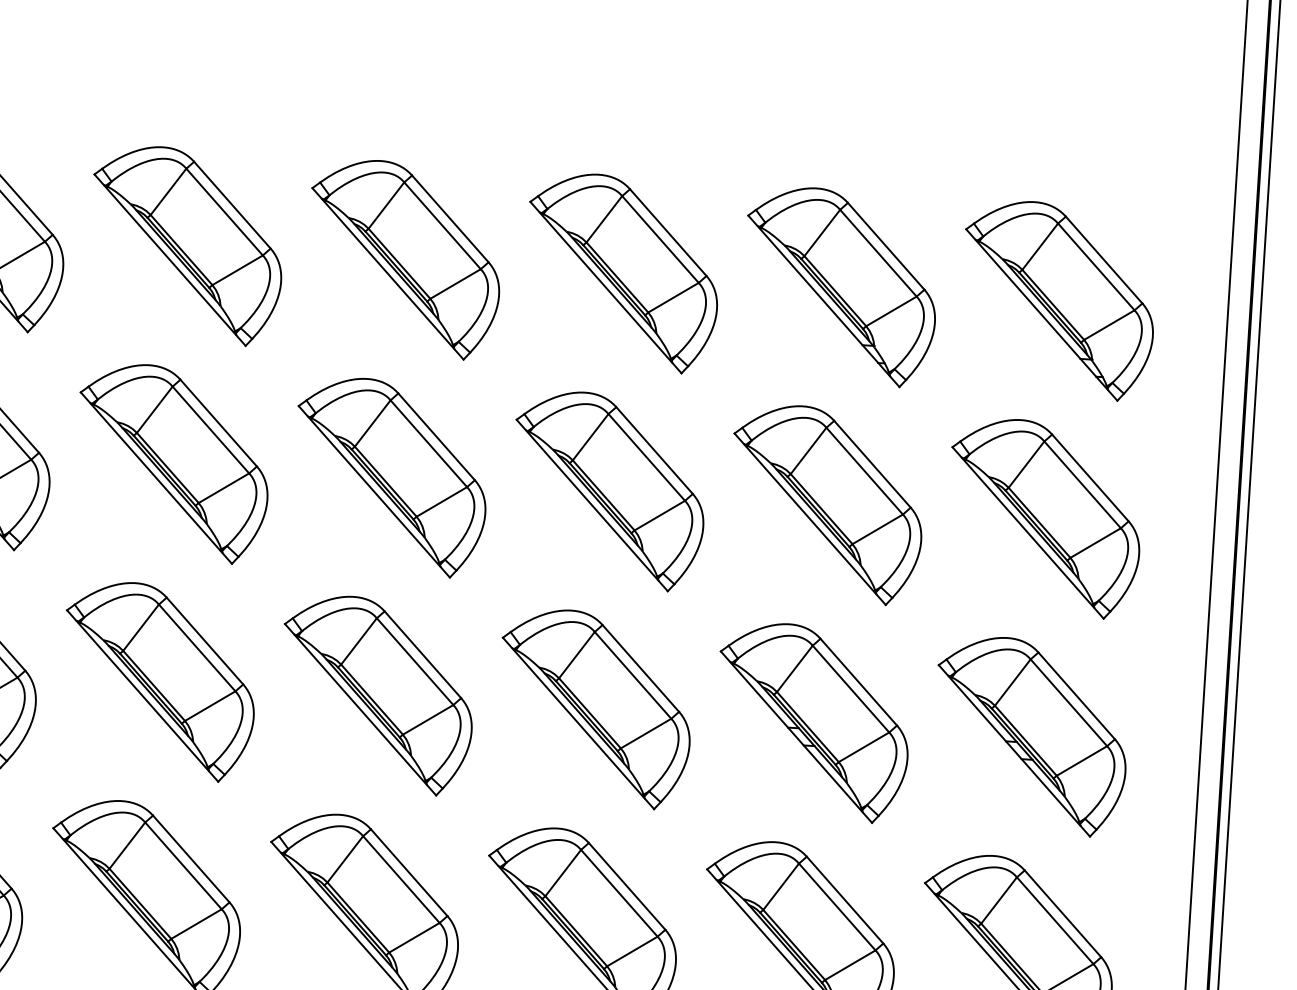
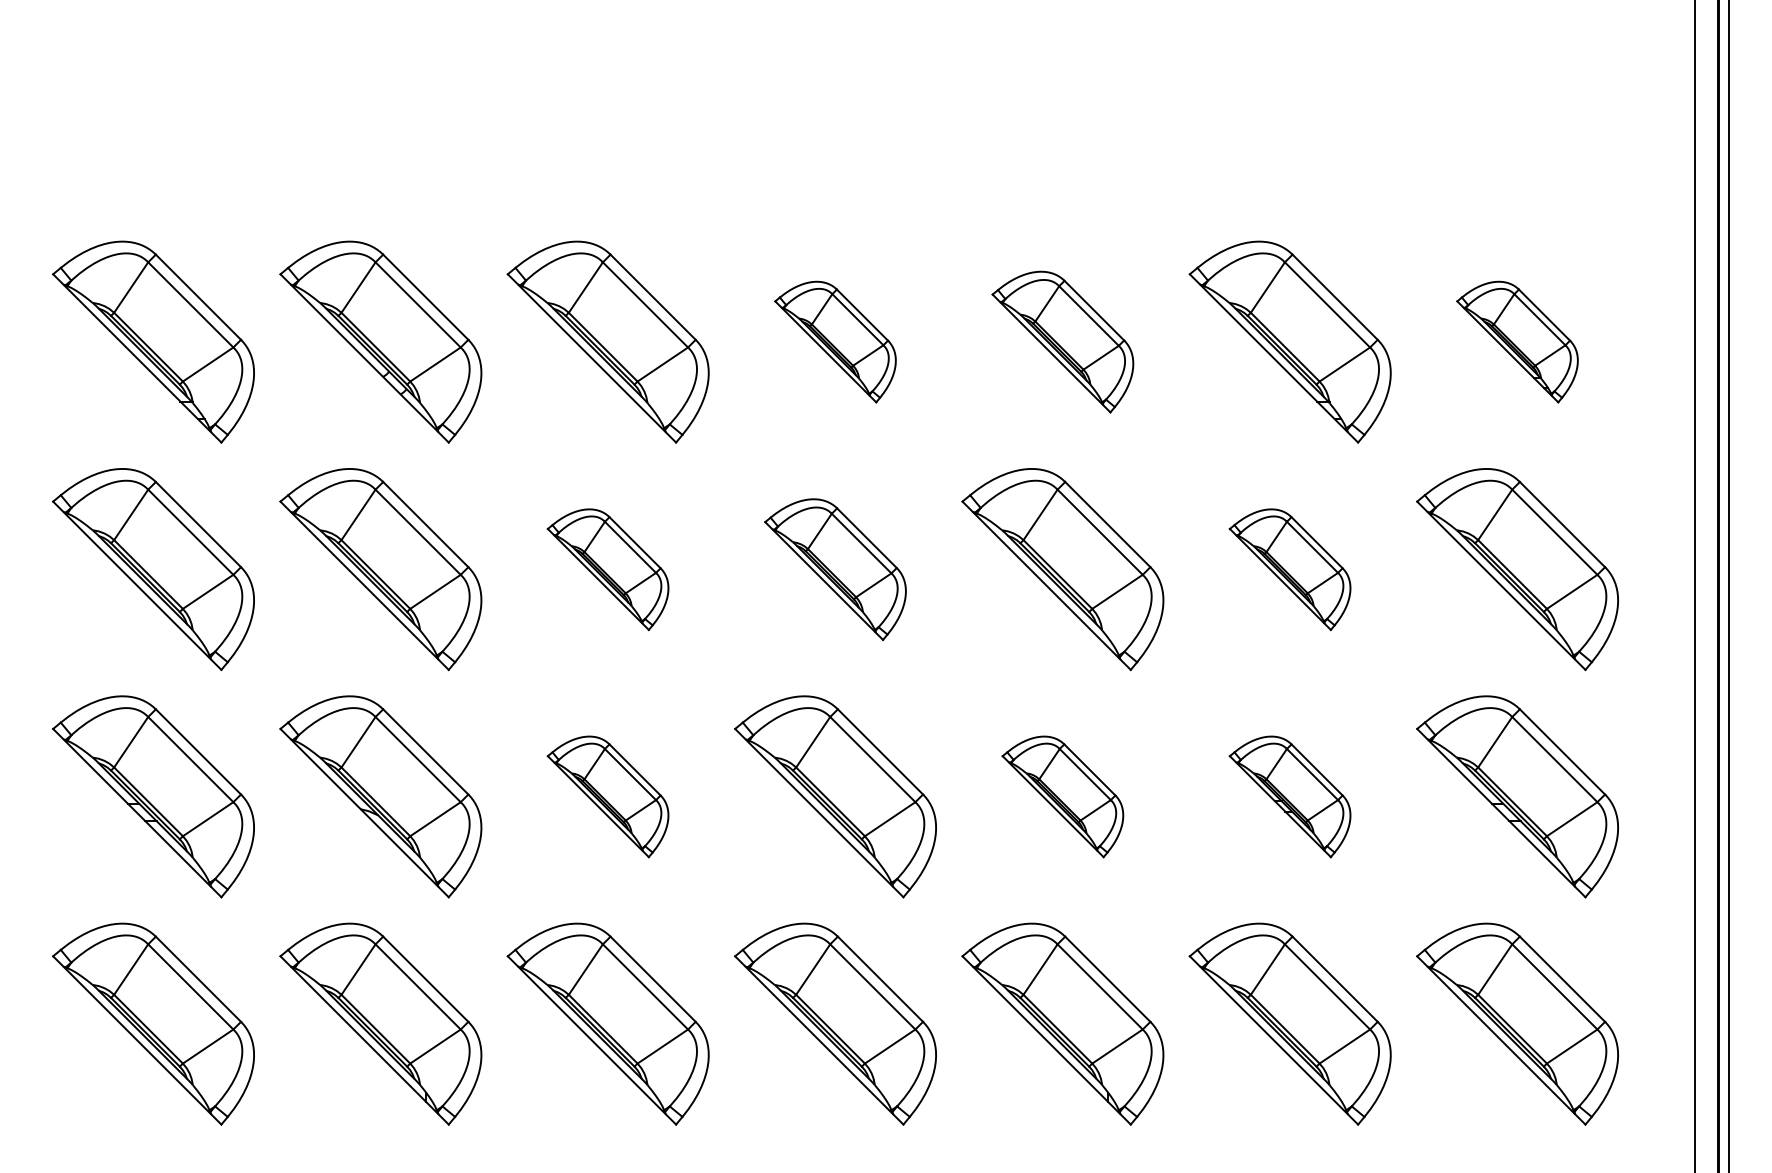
part: (404, 258) -> (835, 341), size x0.6
part: (622, 272) -> (1062, 341), size x0.7
part: (1058, 299) -> (1517, 341), size x0.6
part: (172, 463) -> (607, 569), size x0.6
part: (390, 477) -> (835, 569), size x0.7
part: (826, 504) -> (1289, 569), size x0.6
part: (158, 681) -> (607, 796), size x0.6
part: (594, 708) -> (1062, 796), size x0.6
part: (812, 722) -> (1289, 796), size x0.6

